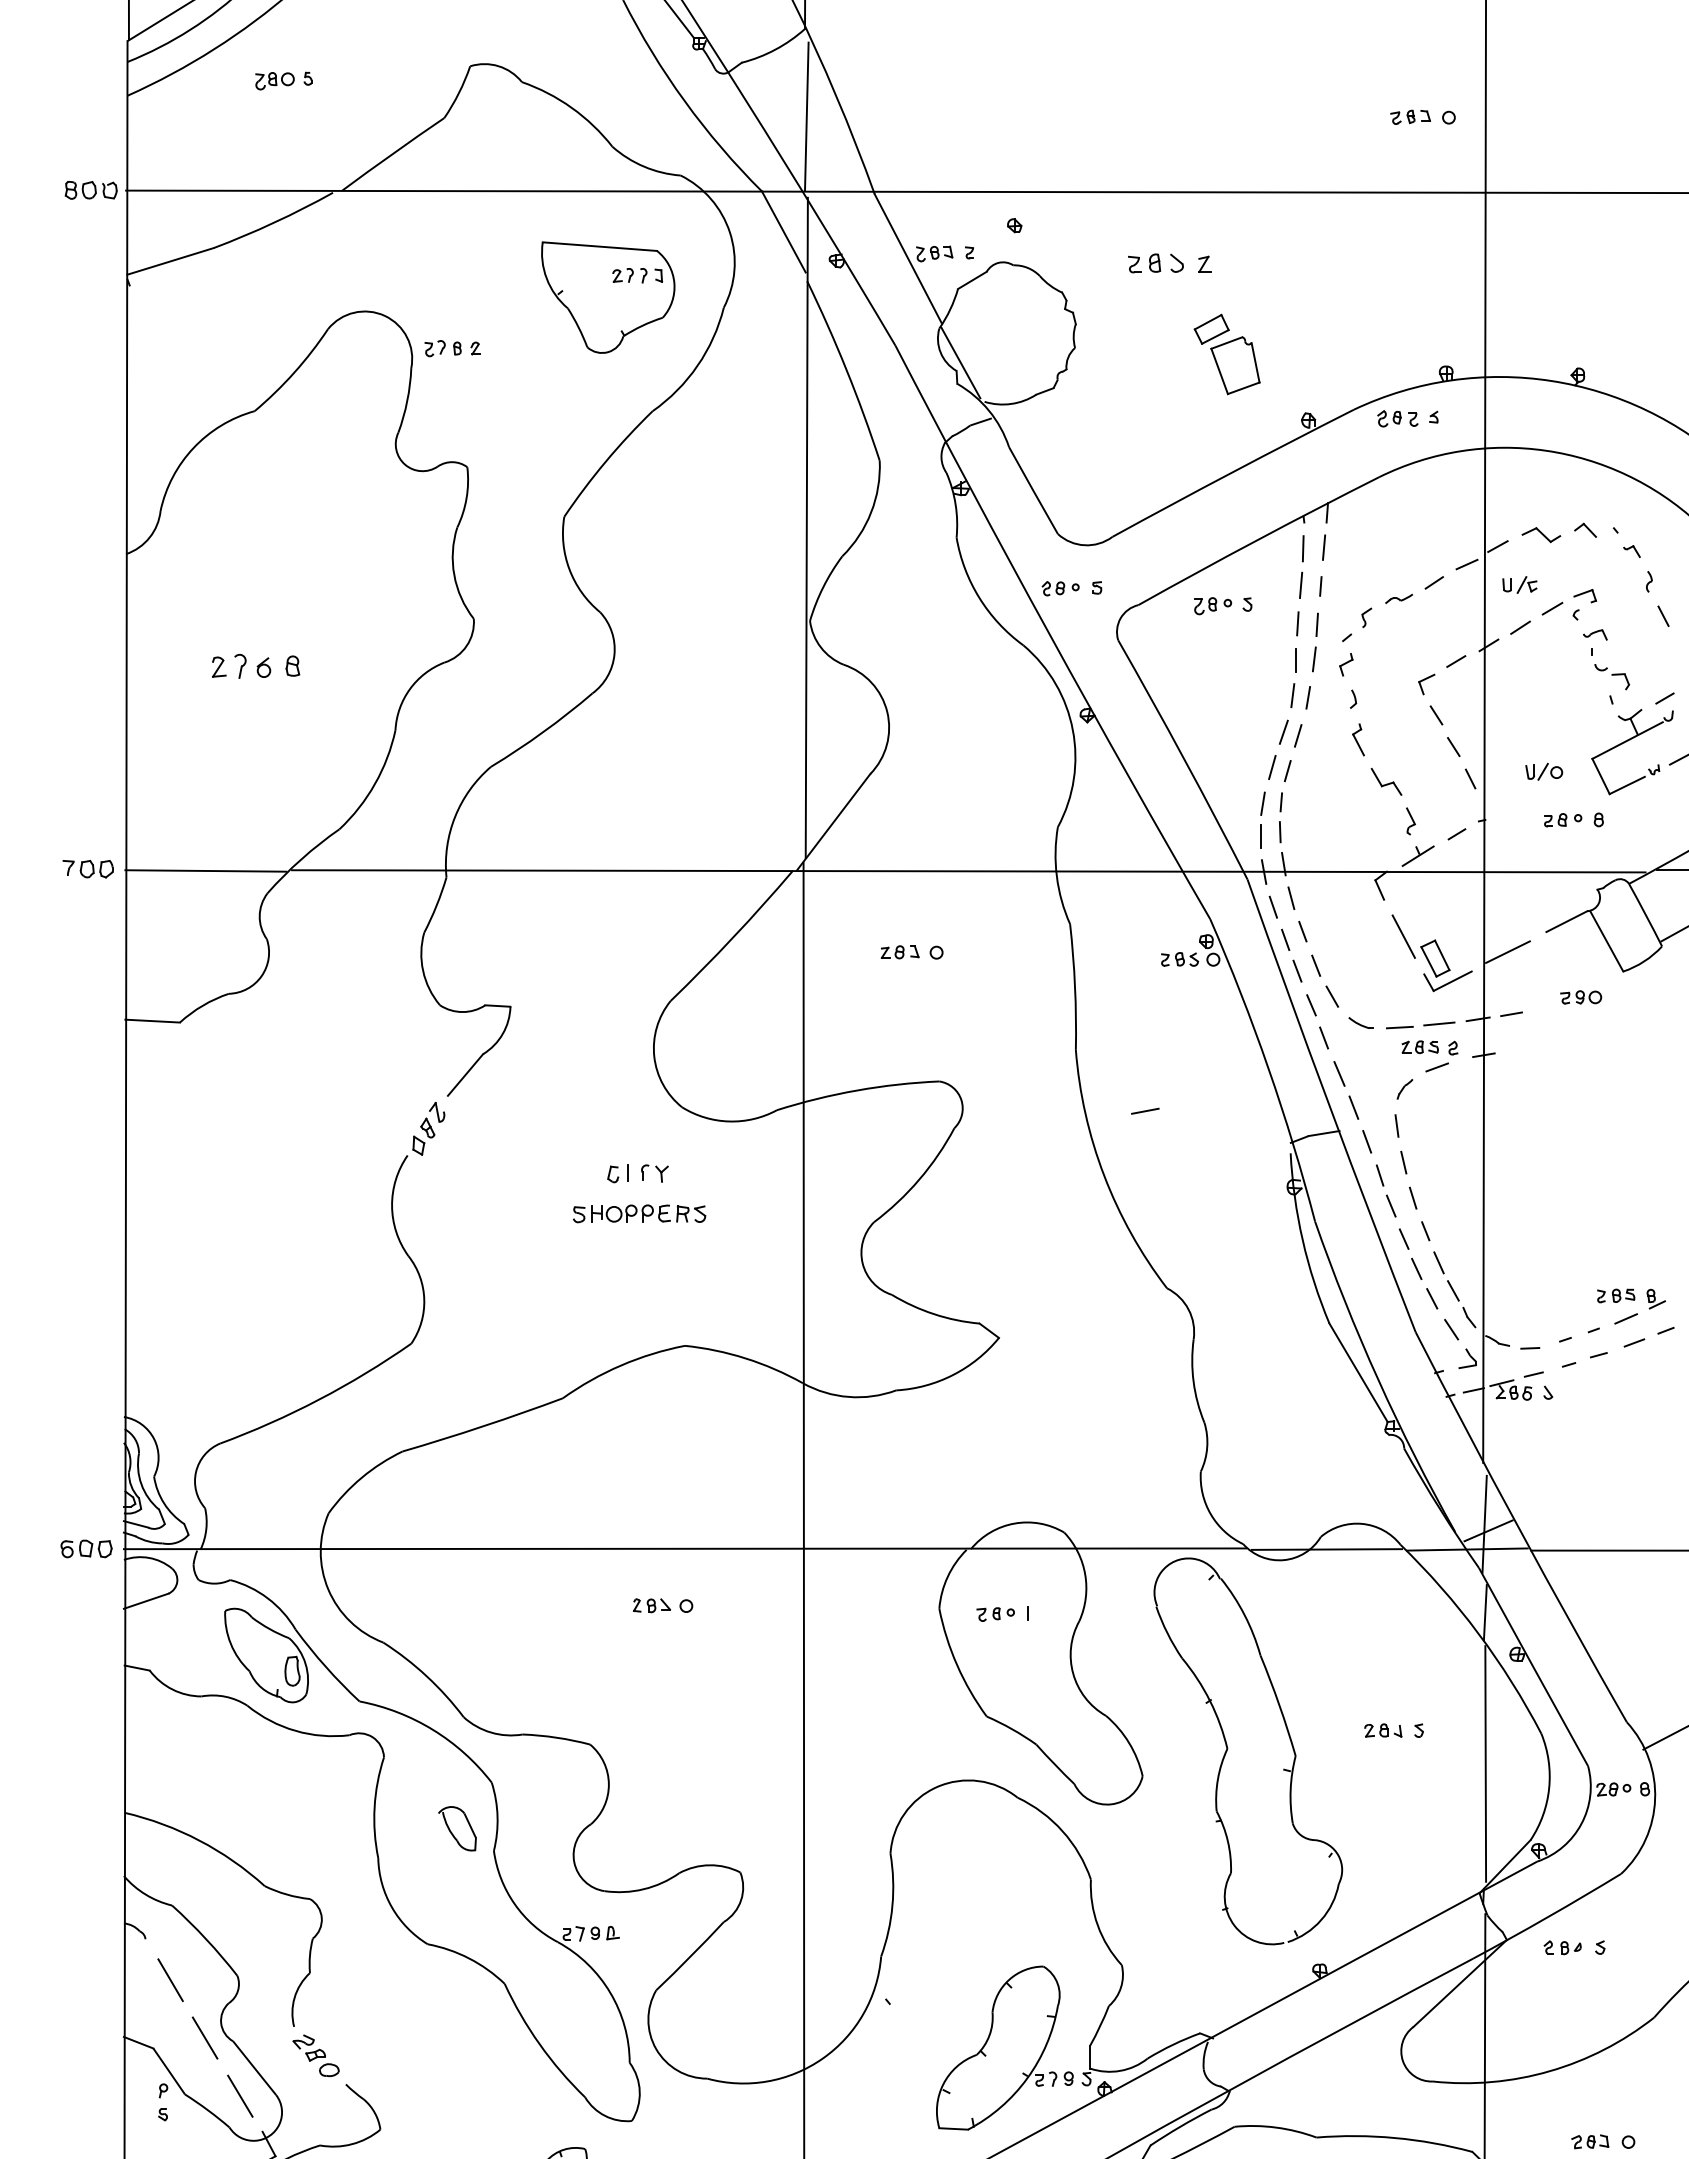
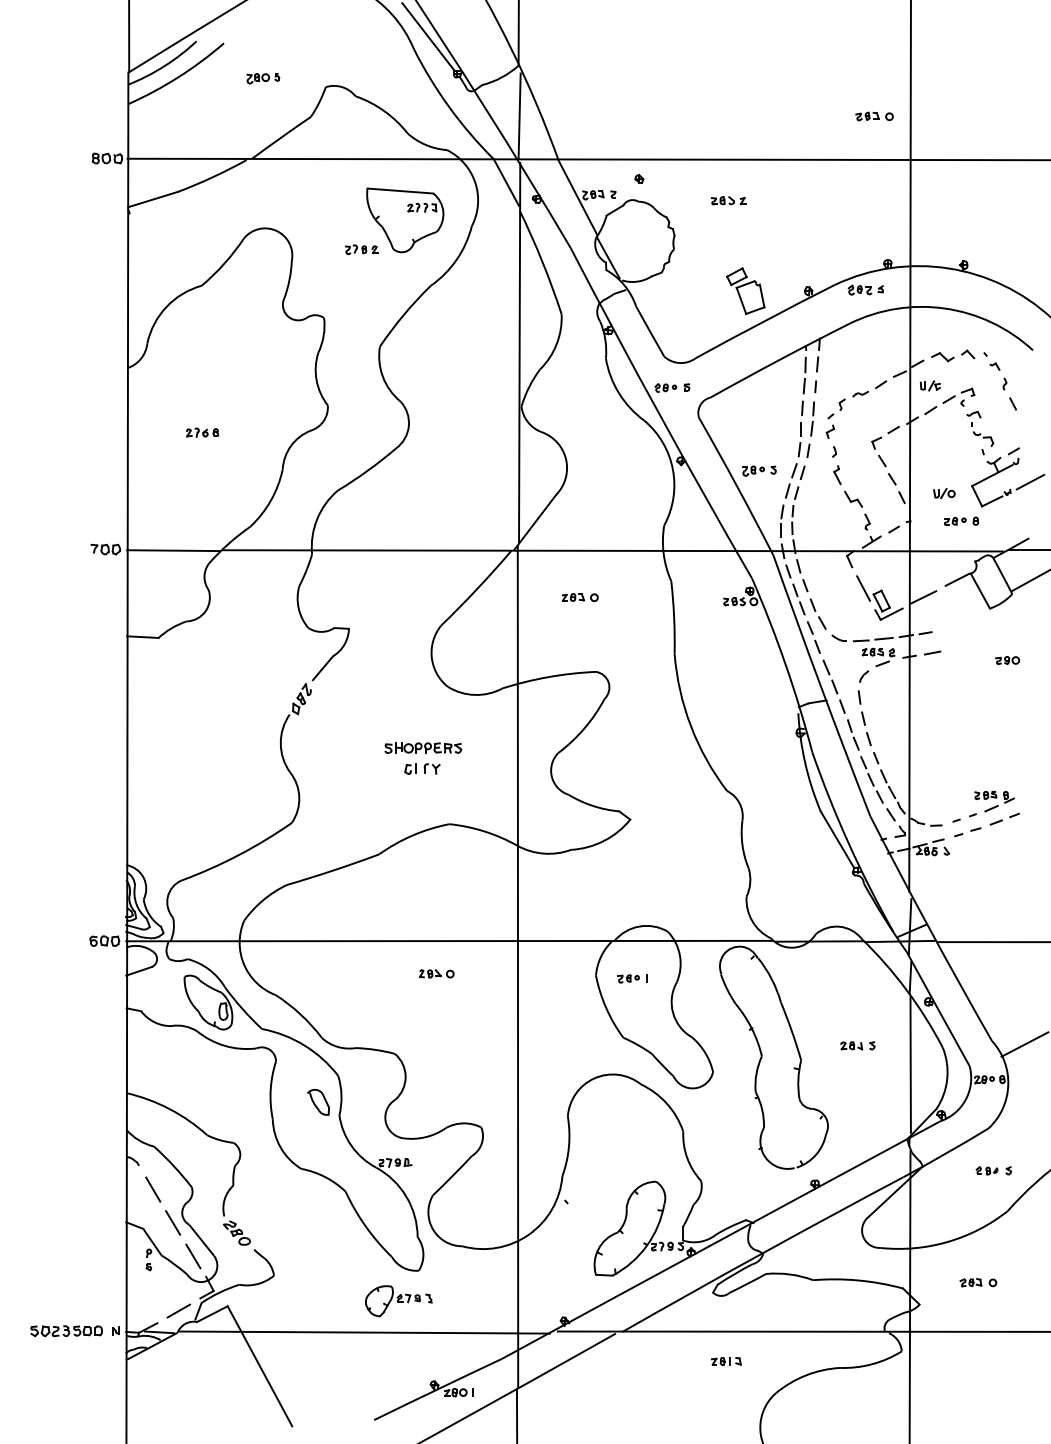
part: (283, 80) -> (263, 78), moved
part: (1169, 263) -> (728, 200), size x0.71
part: (452, 348) -> (361, 249), moved
part: (1226, 353) -> (745, 290), moved
part: (1223, 605) -> (759, 470), moved
part: (256, 665) -> (202, 432), size x0.62
part: (1580, 997) -> (1007, 660), moved
line: (1145, 1110) -> (932, 652), moved
part: (638, 1172) -> (422, 768), moved
part: (1573, 1947) -> (993, 1170), moved

